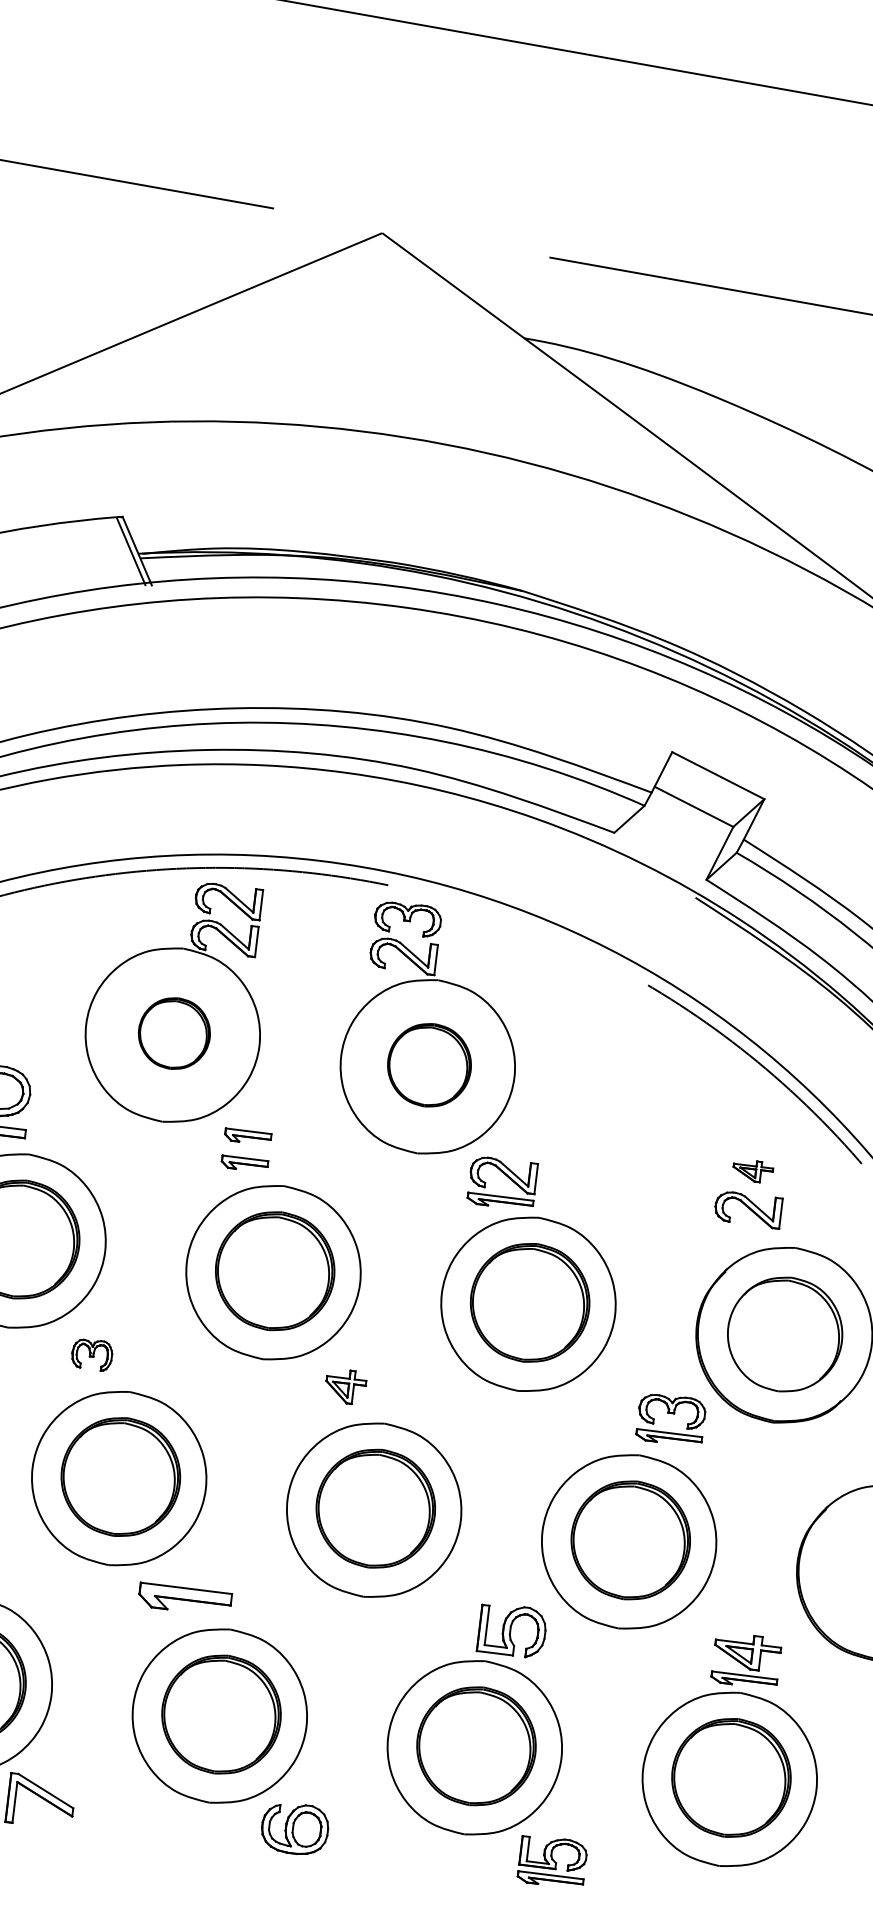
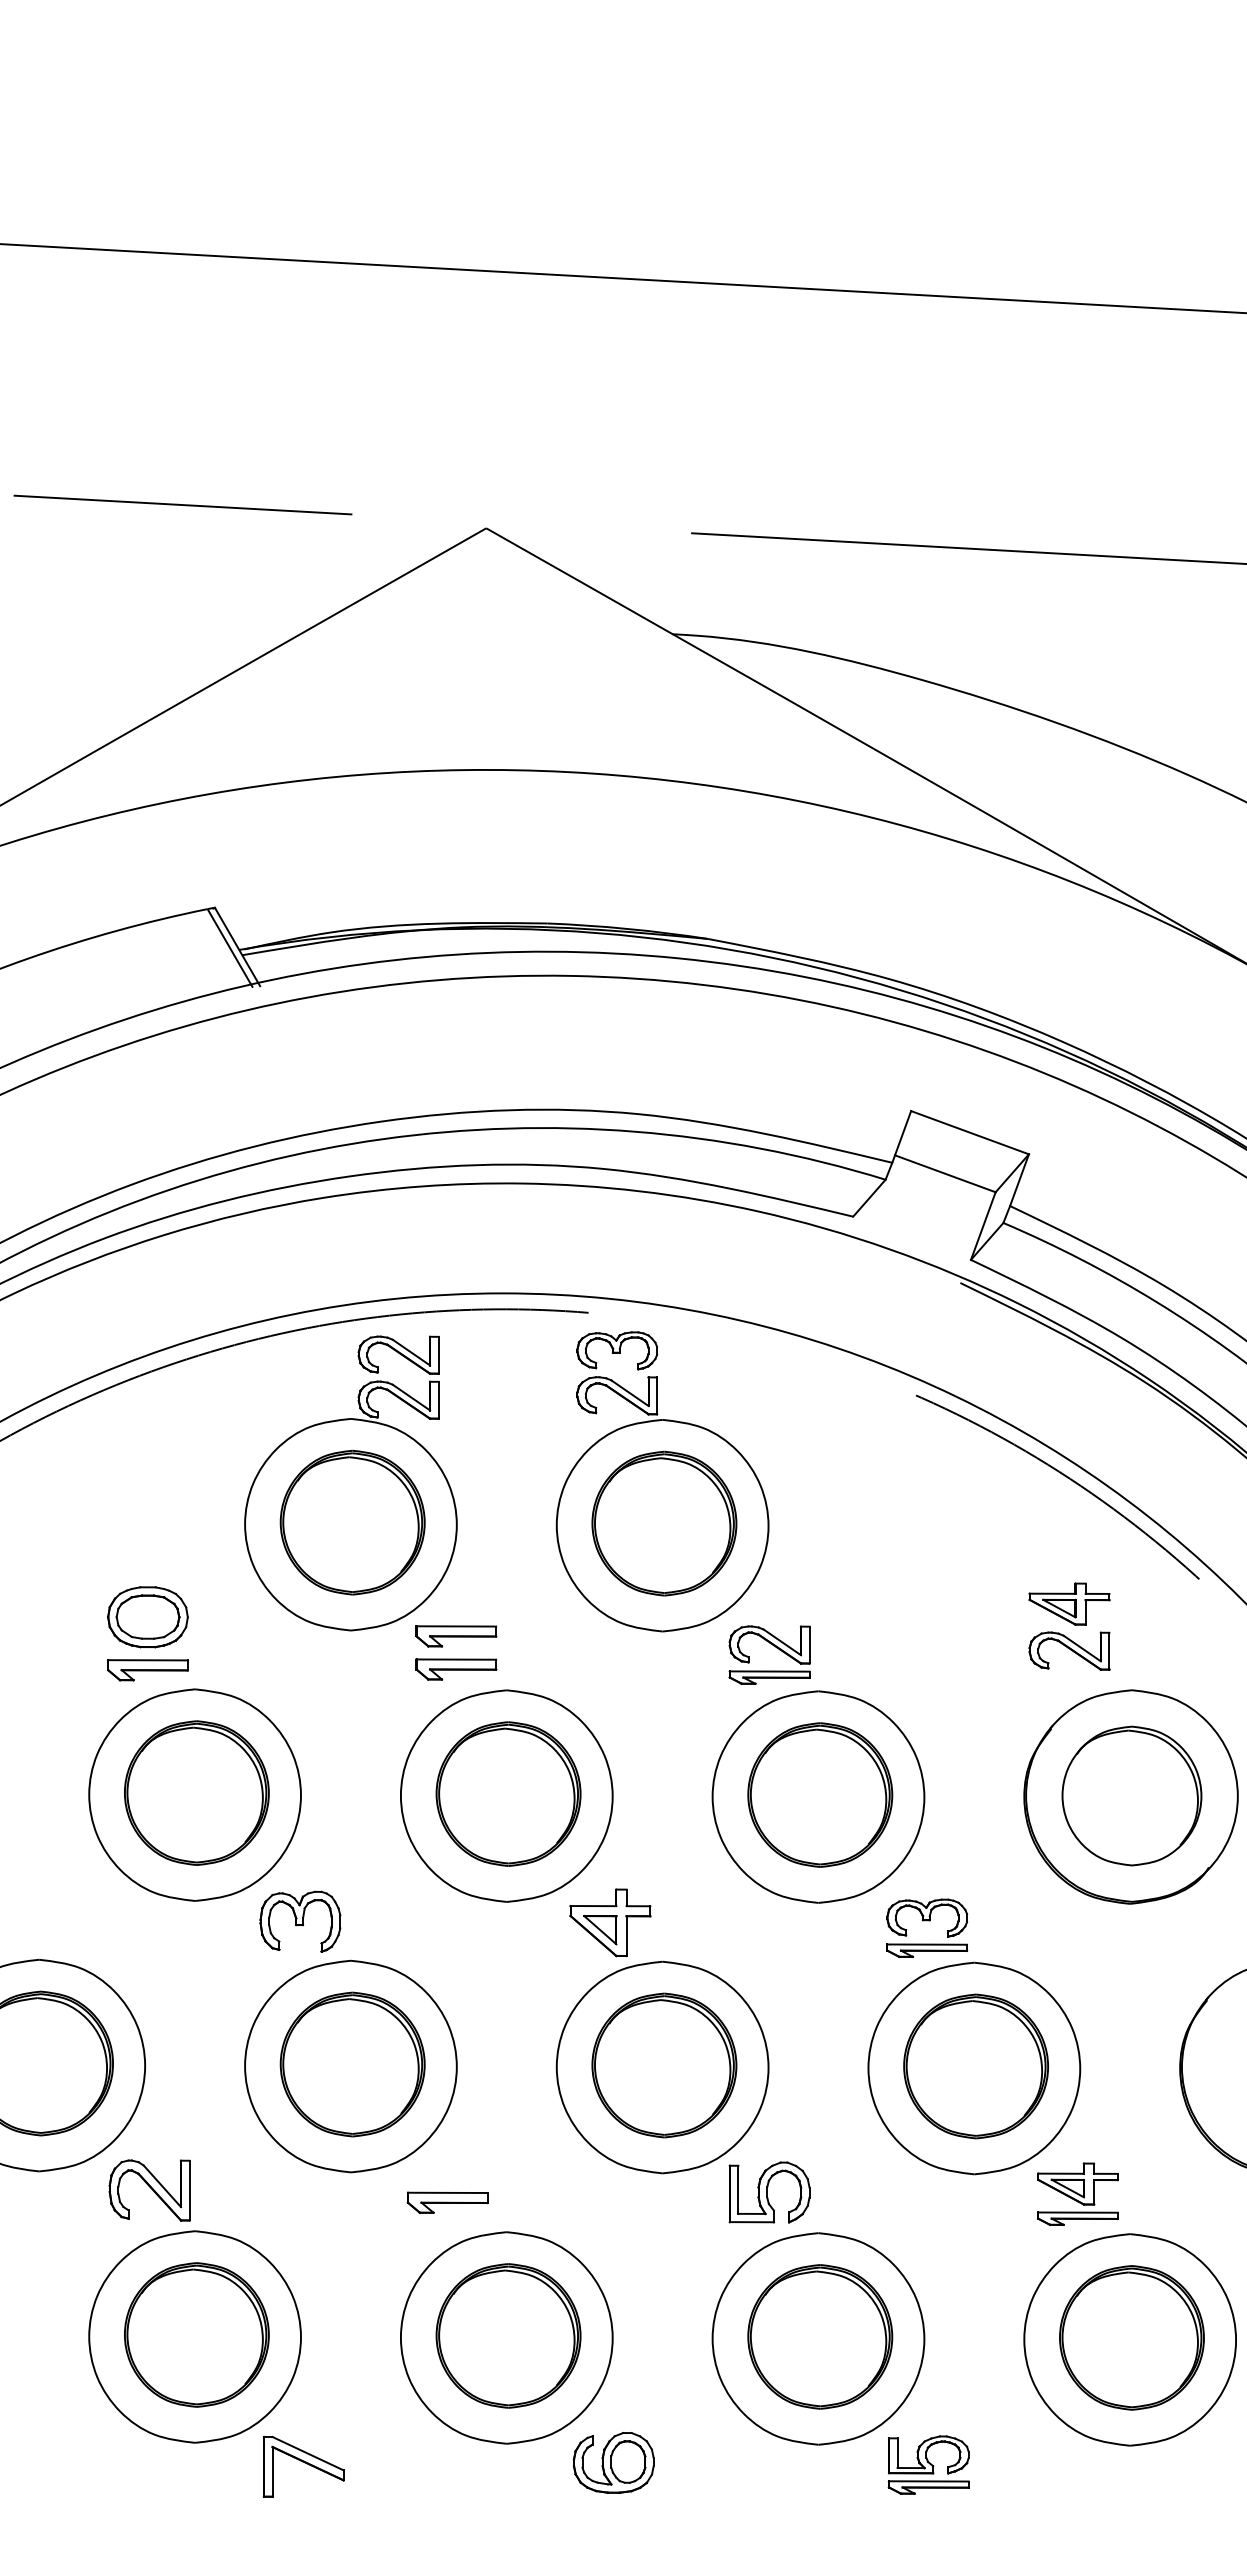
part: (174, 1033) -> (352, 1522), size x1.67
part: (429, 1065) -> (664, 1523), size x1.43
part: (248, 1137) -> (456, 1636), size x1.43
part: (244, 1164) -> (456, 1669), size x1.43
part: (753, 1170) -> (1069, 1603), size x1.67
part: (92, 1354) -> (300, 1921), size x1.67
part: (345, 1386) -> (610, 1922), size x1.67
part: (672, 1414) -> (927, 1921), moved
part: (184, 1599) -> (447, 2202), size x0.71
part: (512, 1630) -> (769, 2192), moved
part: (746, 1659) -> (1077, 2193), moved

